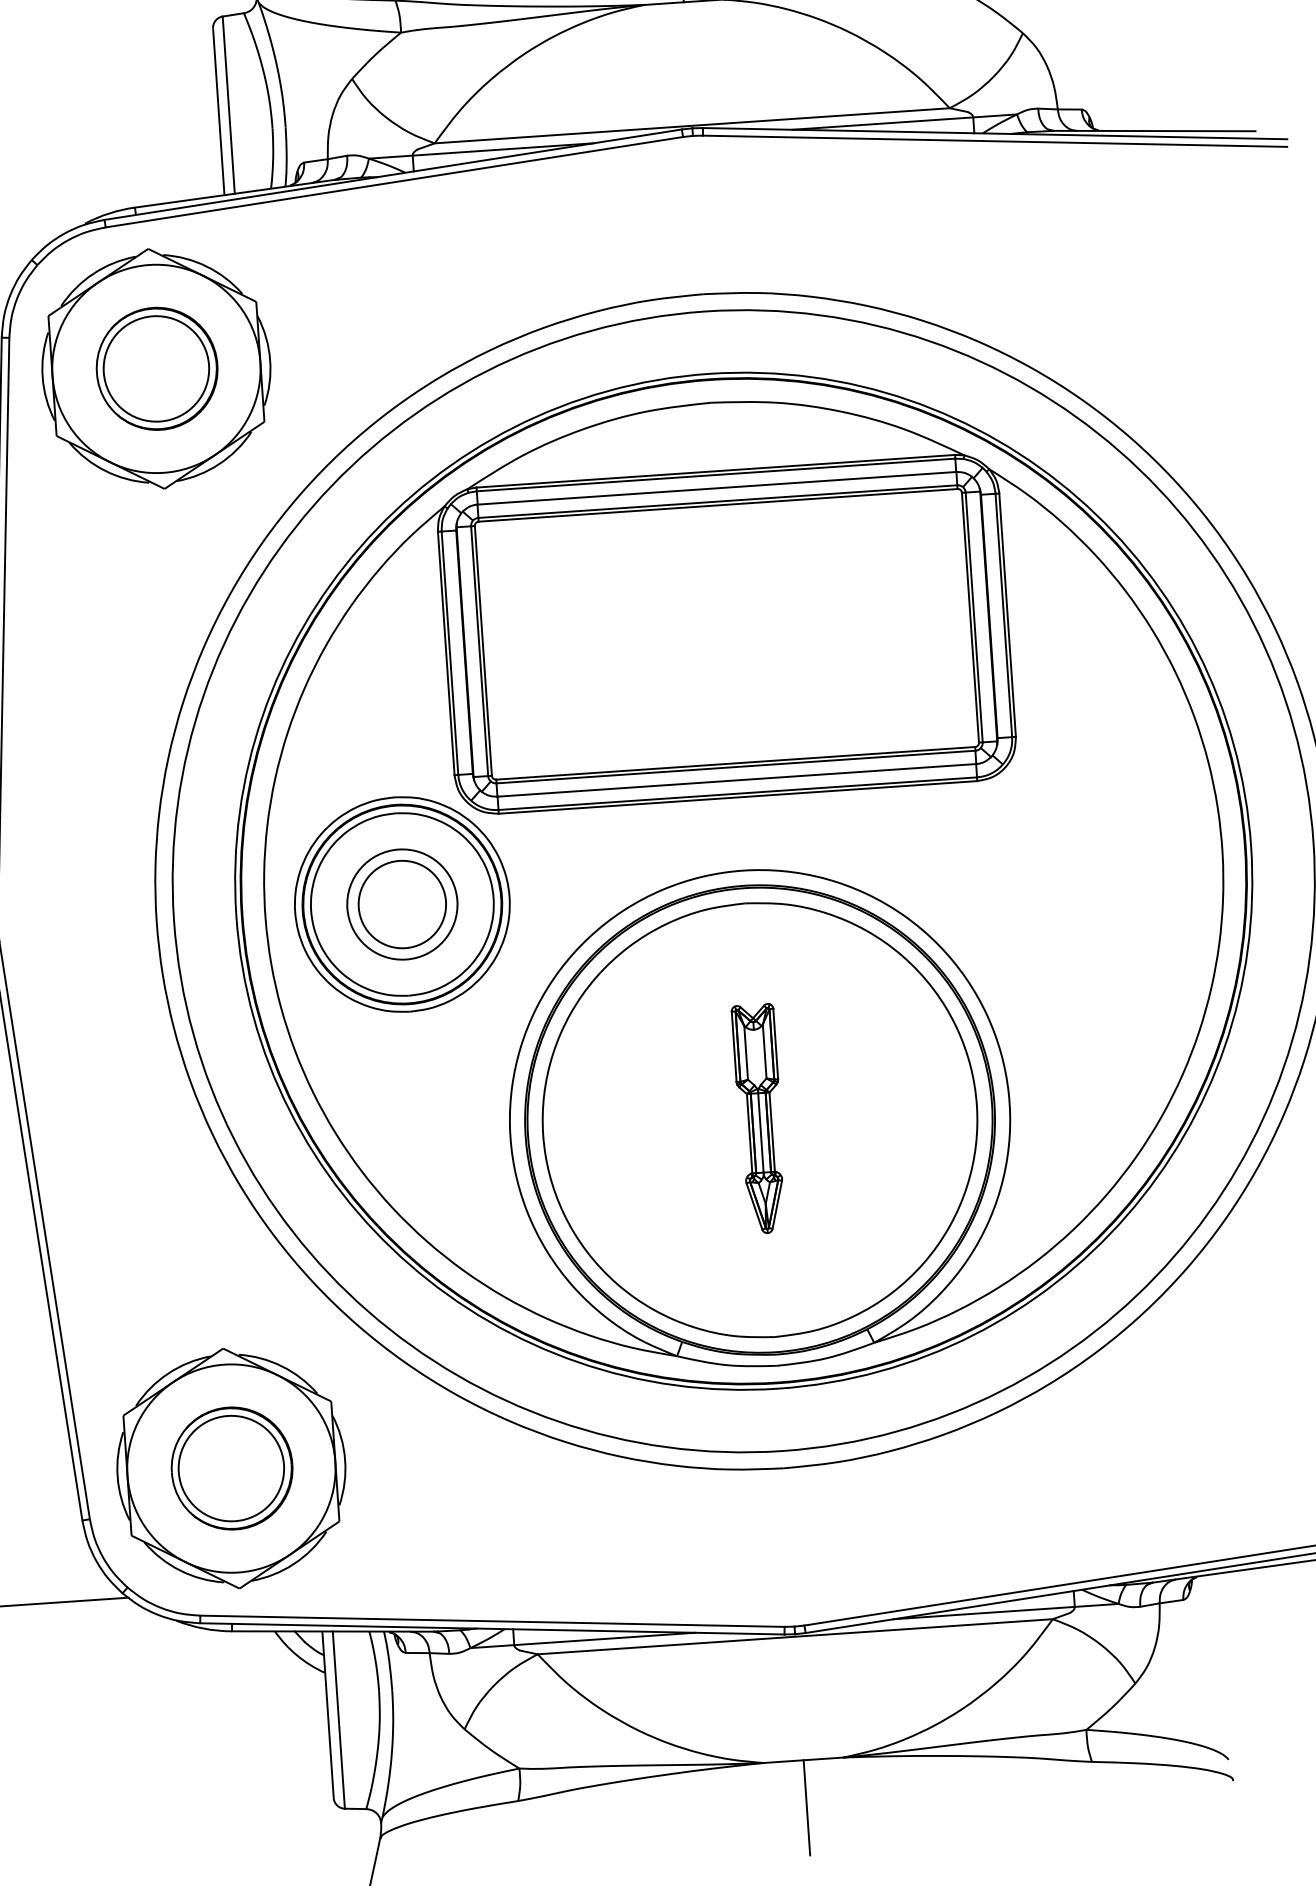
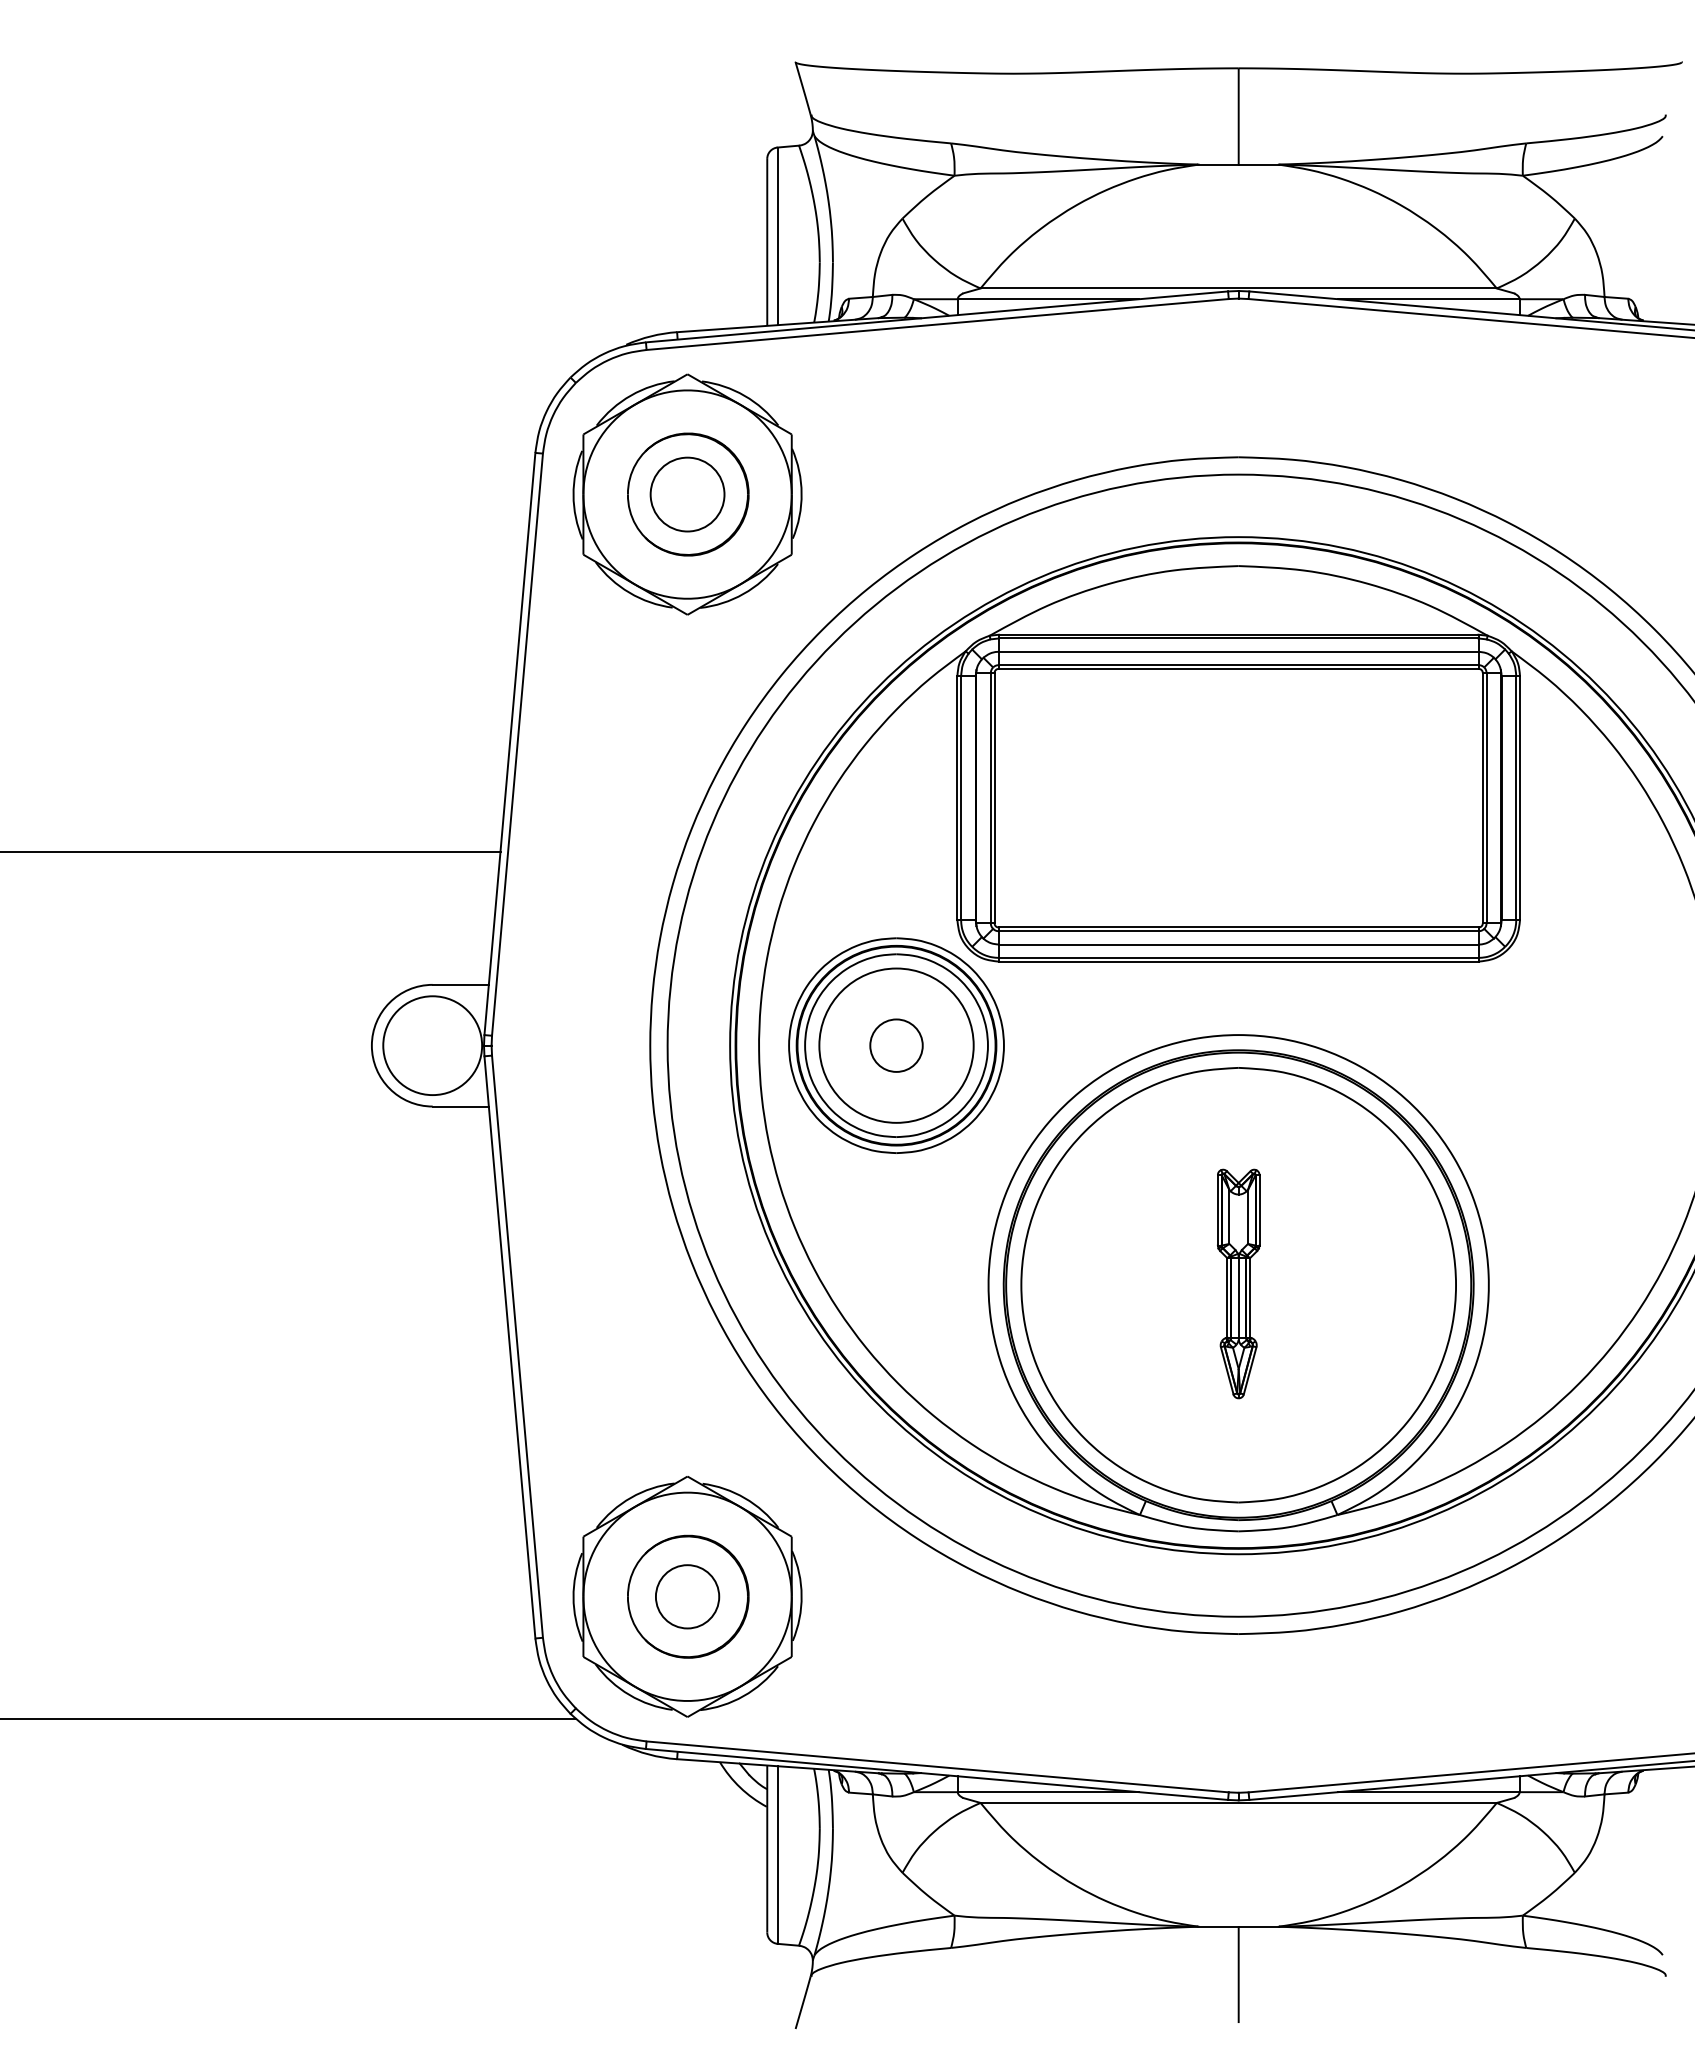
circle: (156, 368) -> (687, 494), size x0.7
circle: (402, 904) -> (896, 1045), size x0.6
circle: (402, 904) -> (896, 1045), size x1.4
circle: (231, 1468) -> (687, 1596), size x0.6

